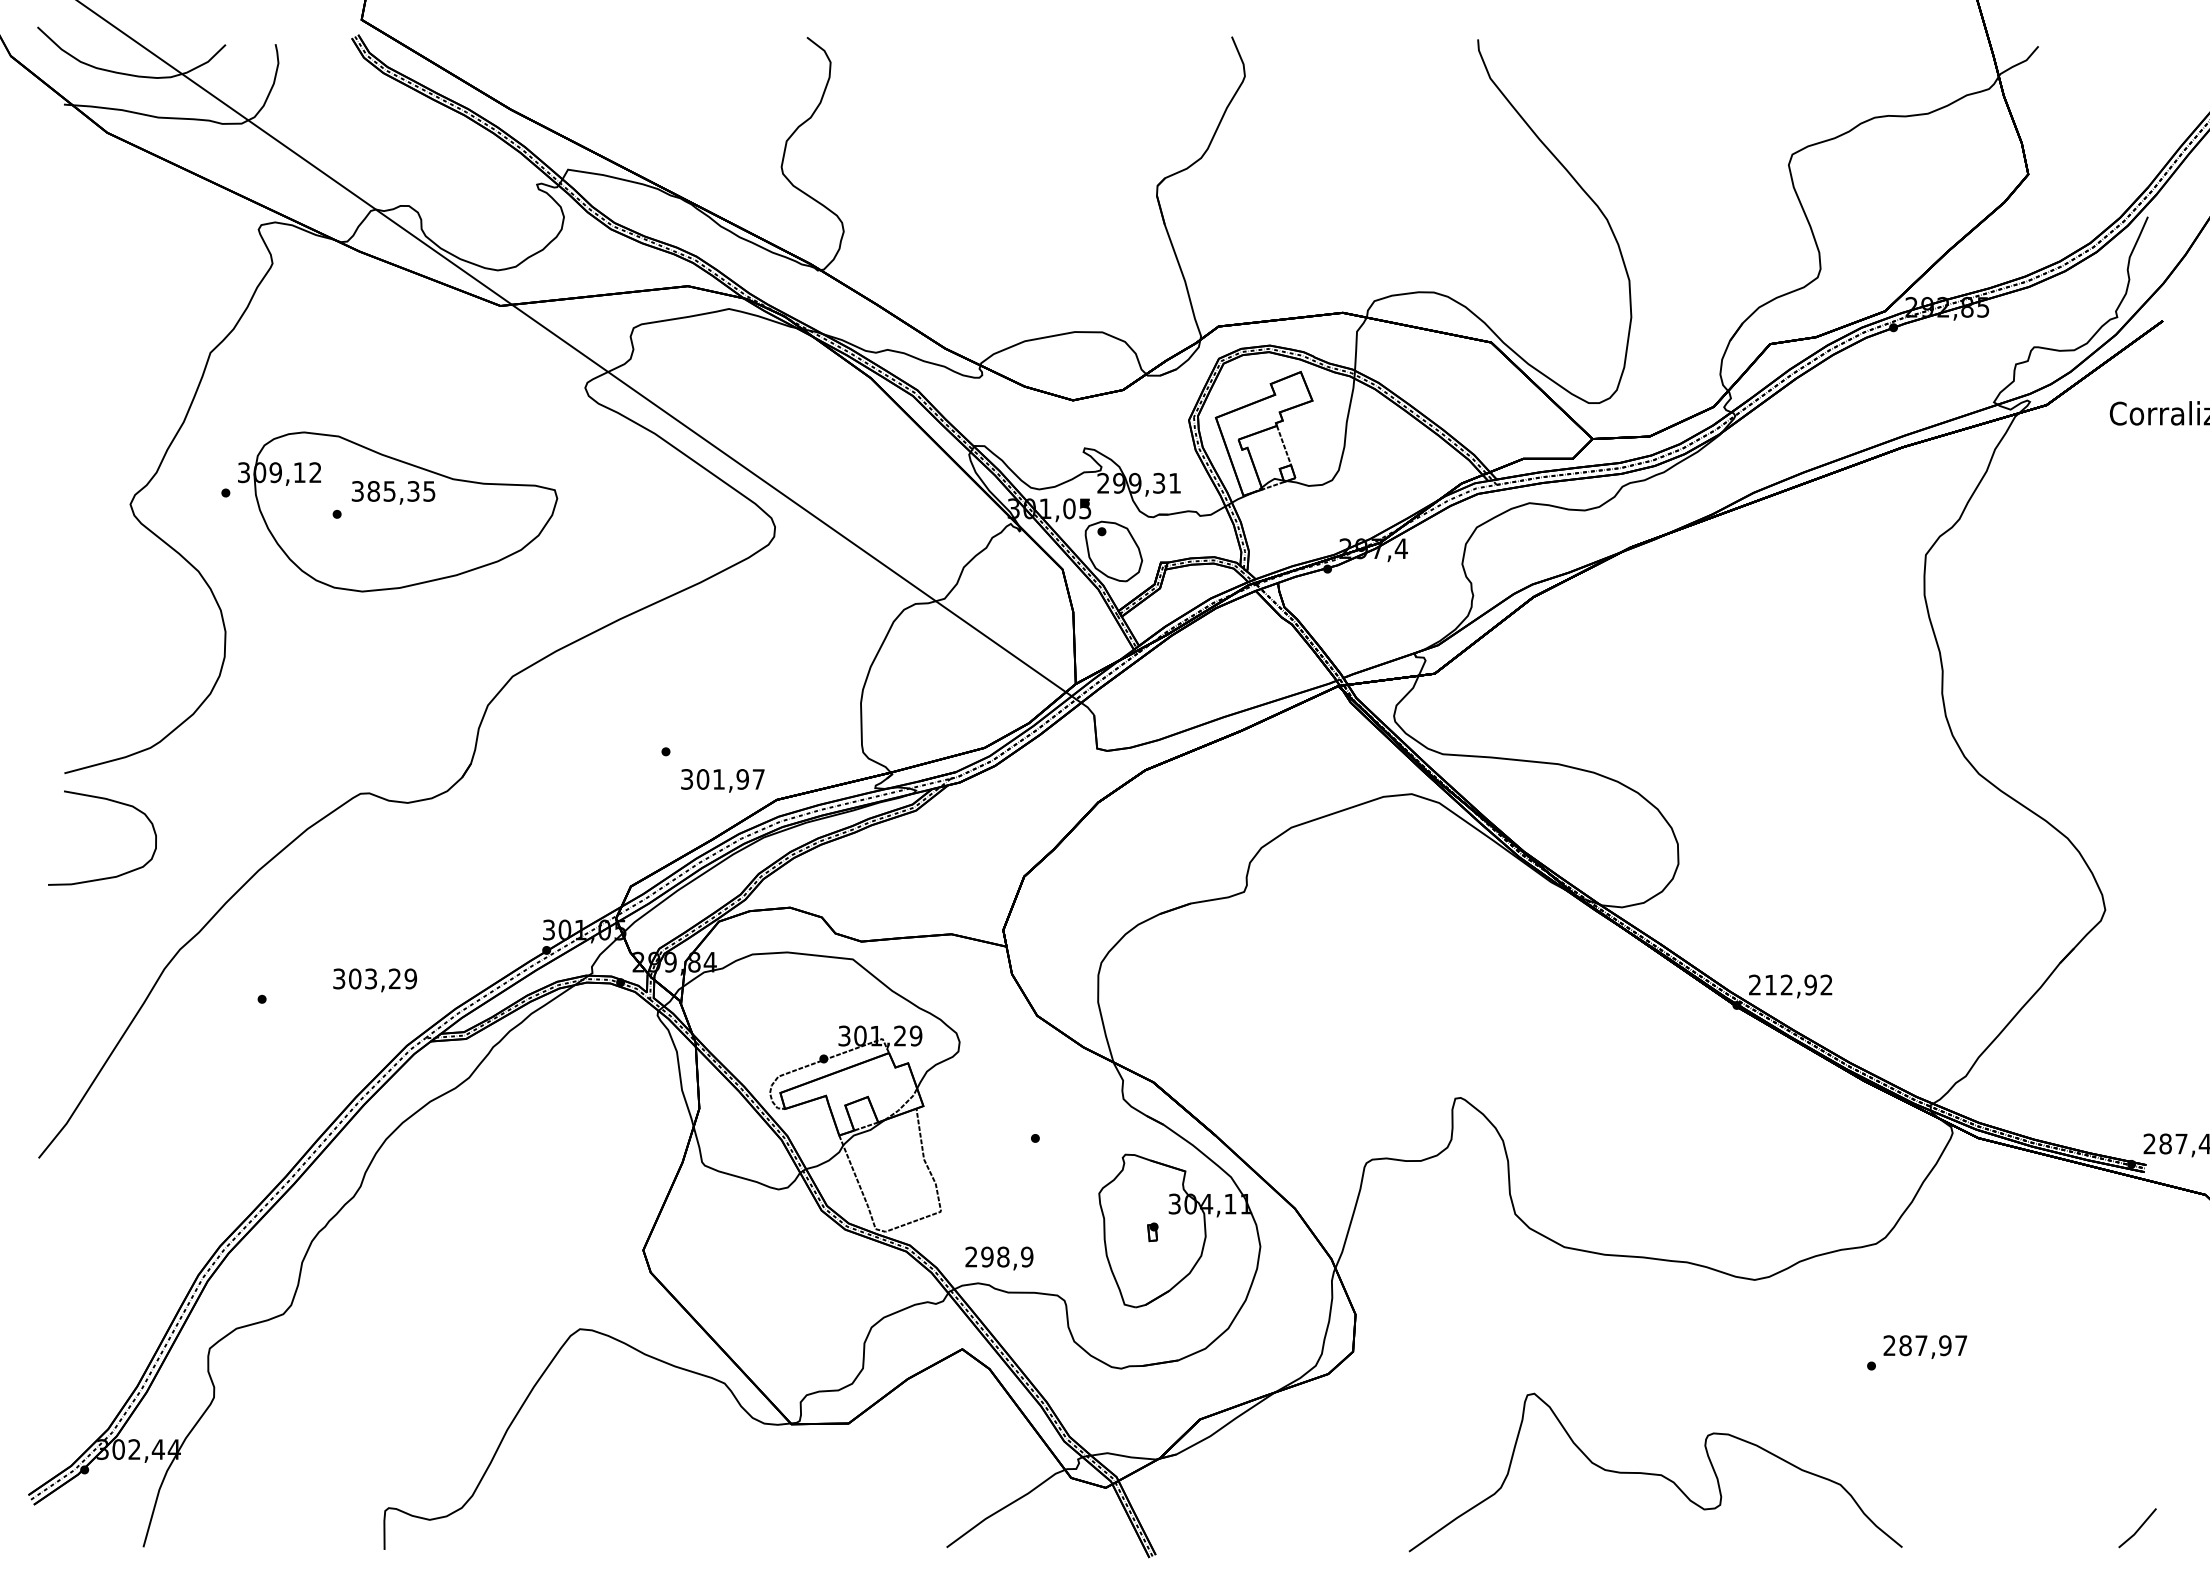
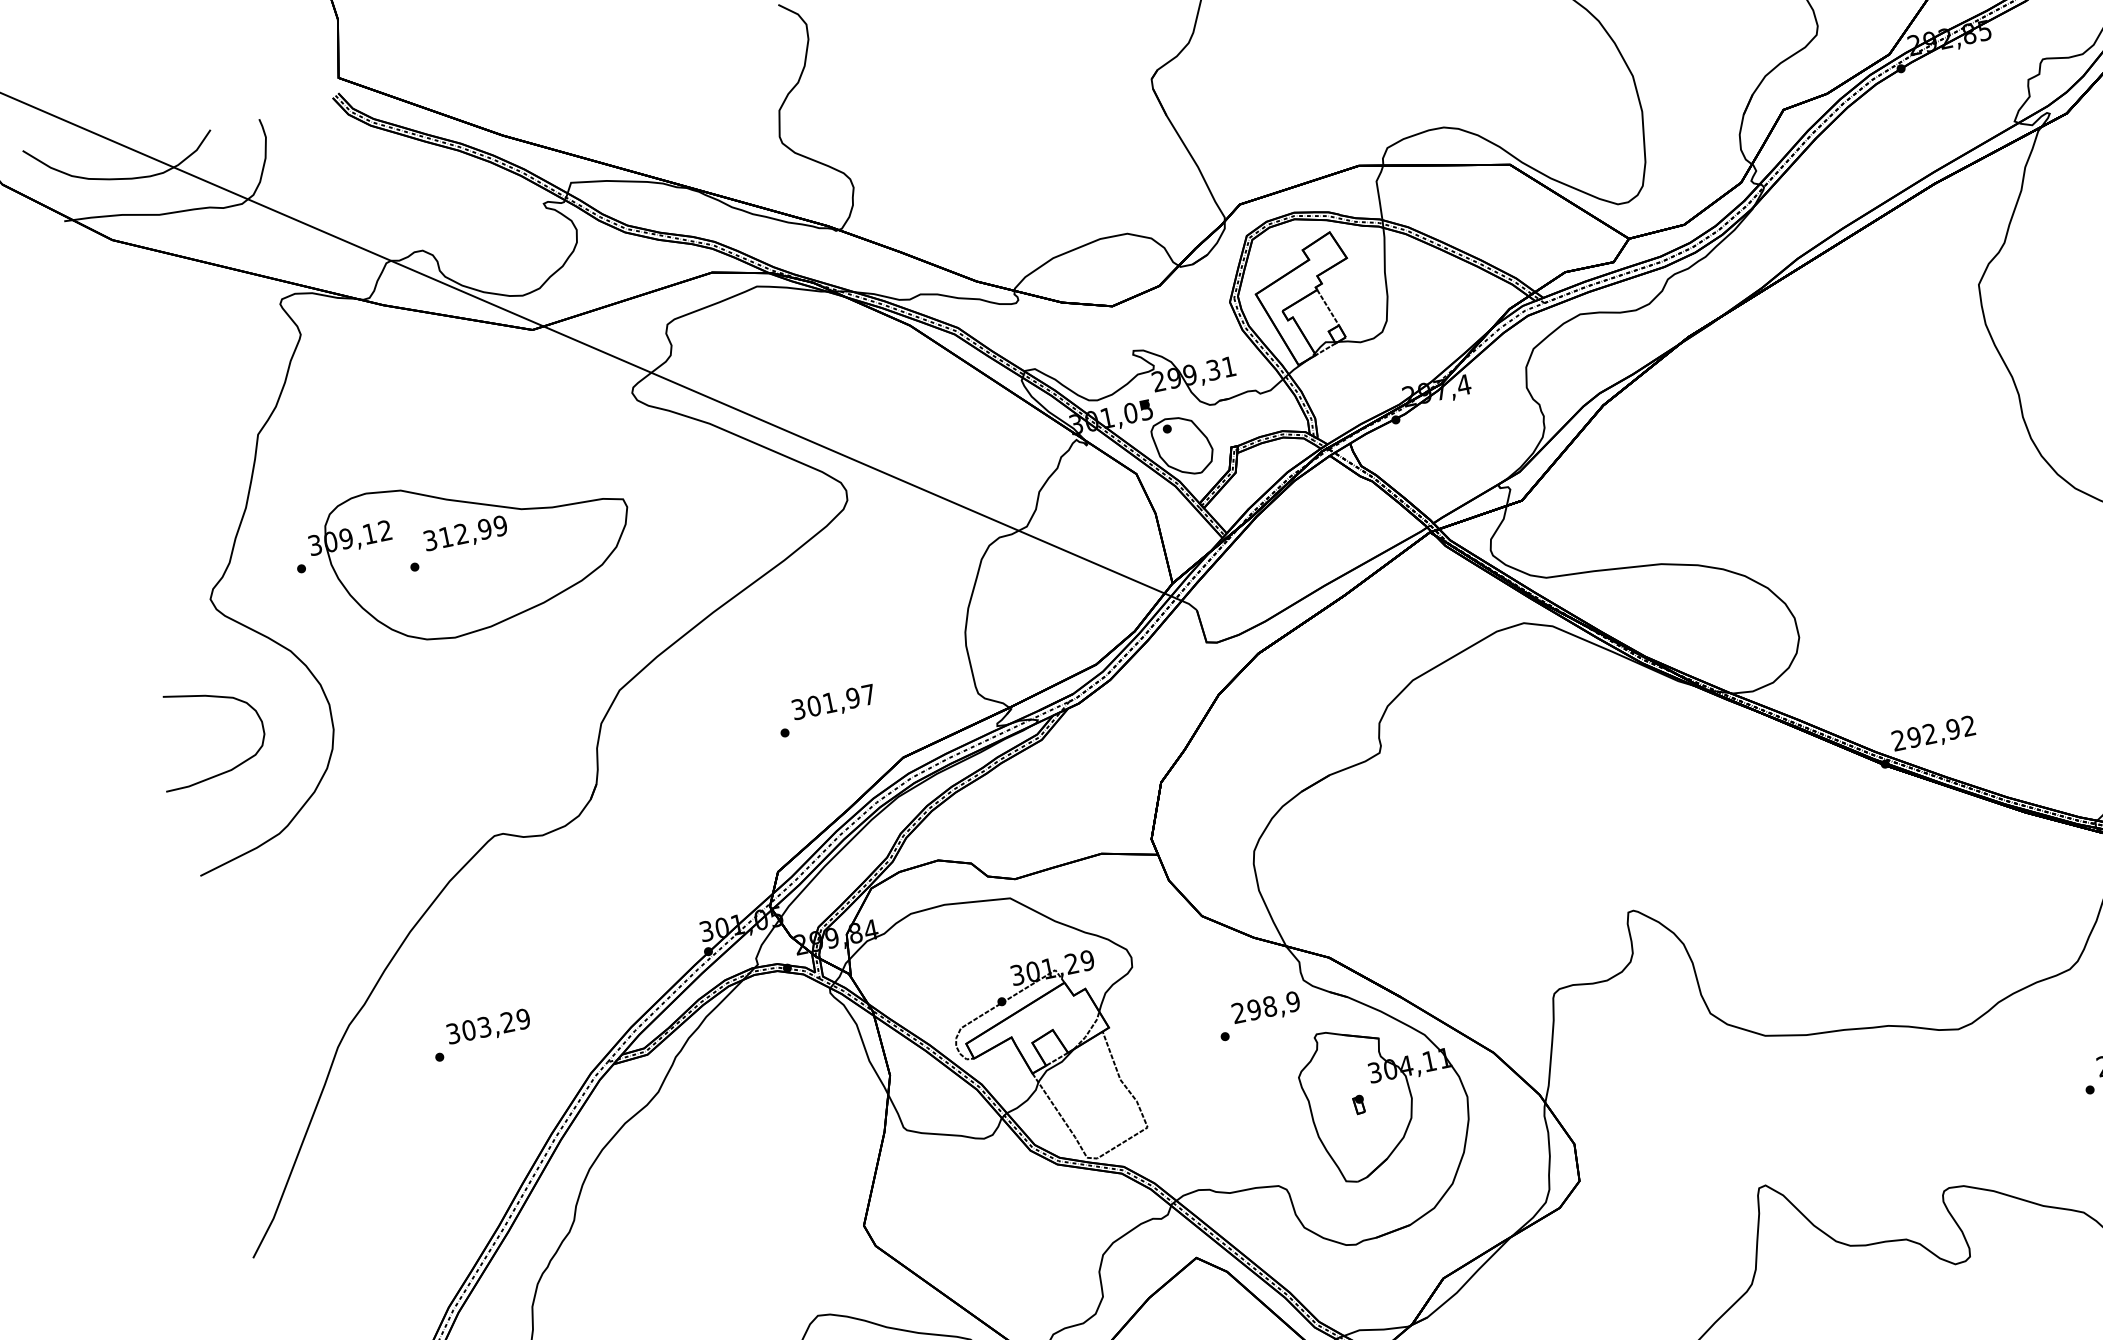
text: (401, 491) -> (473, 531), 385,35 -> 312,99
text: (722, 780) -> (833, 703), moved
curve: (110, 801) -> (210, 697), moved
text: (374, 980) -> (488, 1027), moved
text: (1770, 984) -> (1913, 736), 212,92 -> 292,92
text: (999, 1258) -> (1266, 1008), moved

